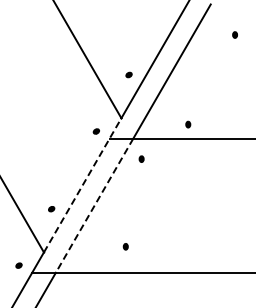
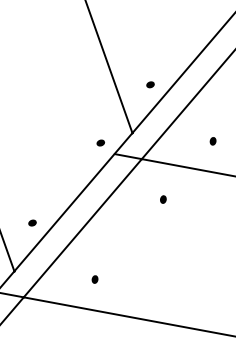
part: (188, 124) -> (213, 141), moved
part: (141, 158) -> (163, 198), moved
line: (82, 184) -> (73, 201), dashed -> solid
line: (94, 206) -> (82, 229), dashed -> solid
part: (125, 246) -> (94, 279), moved

